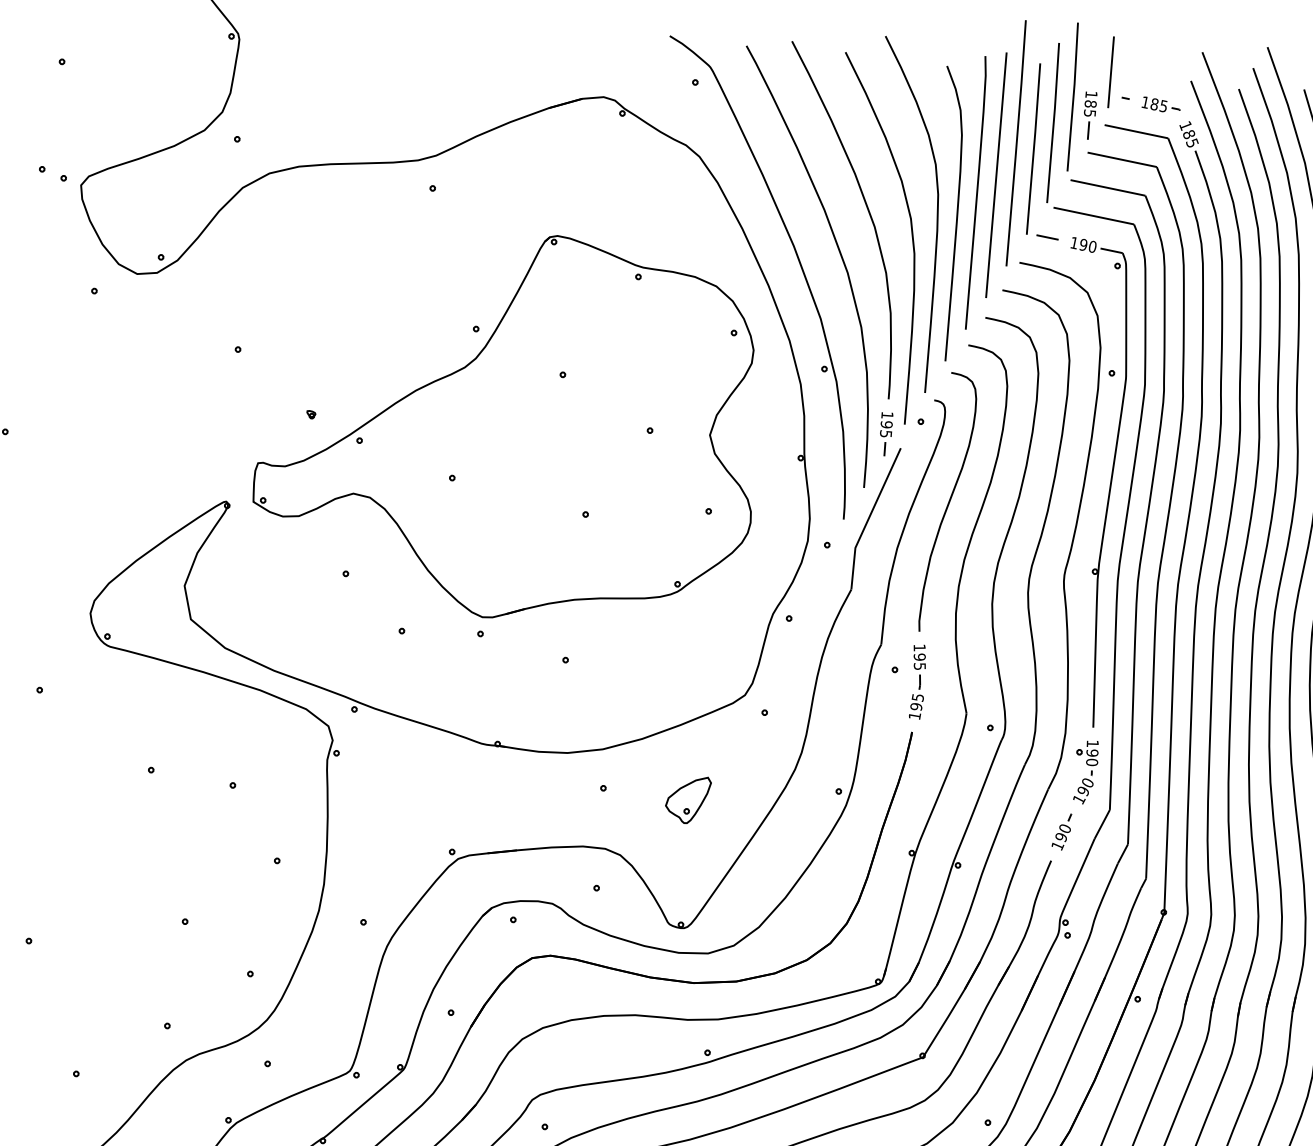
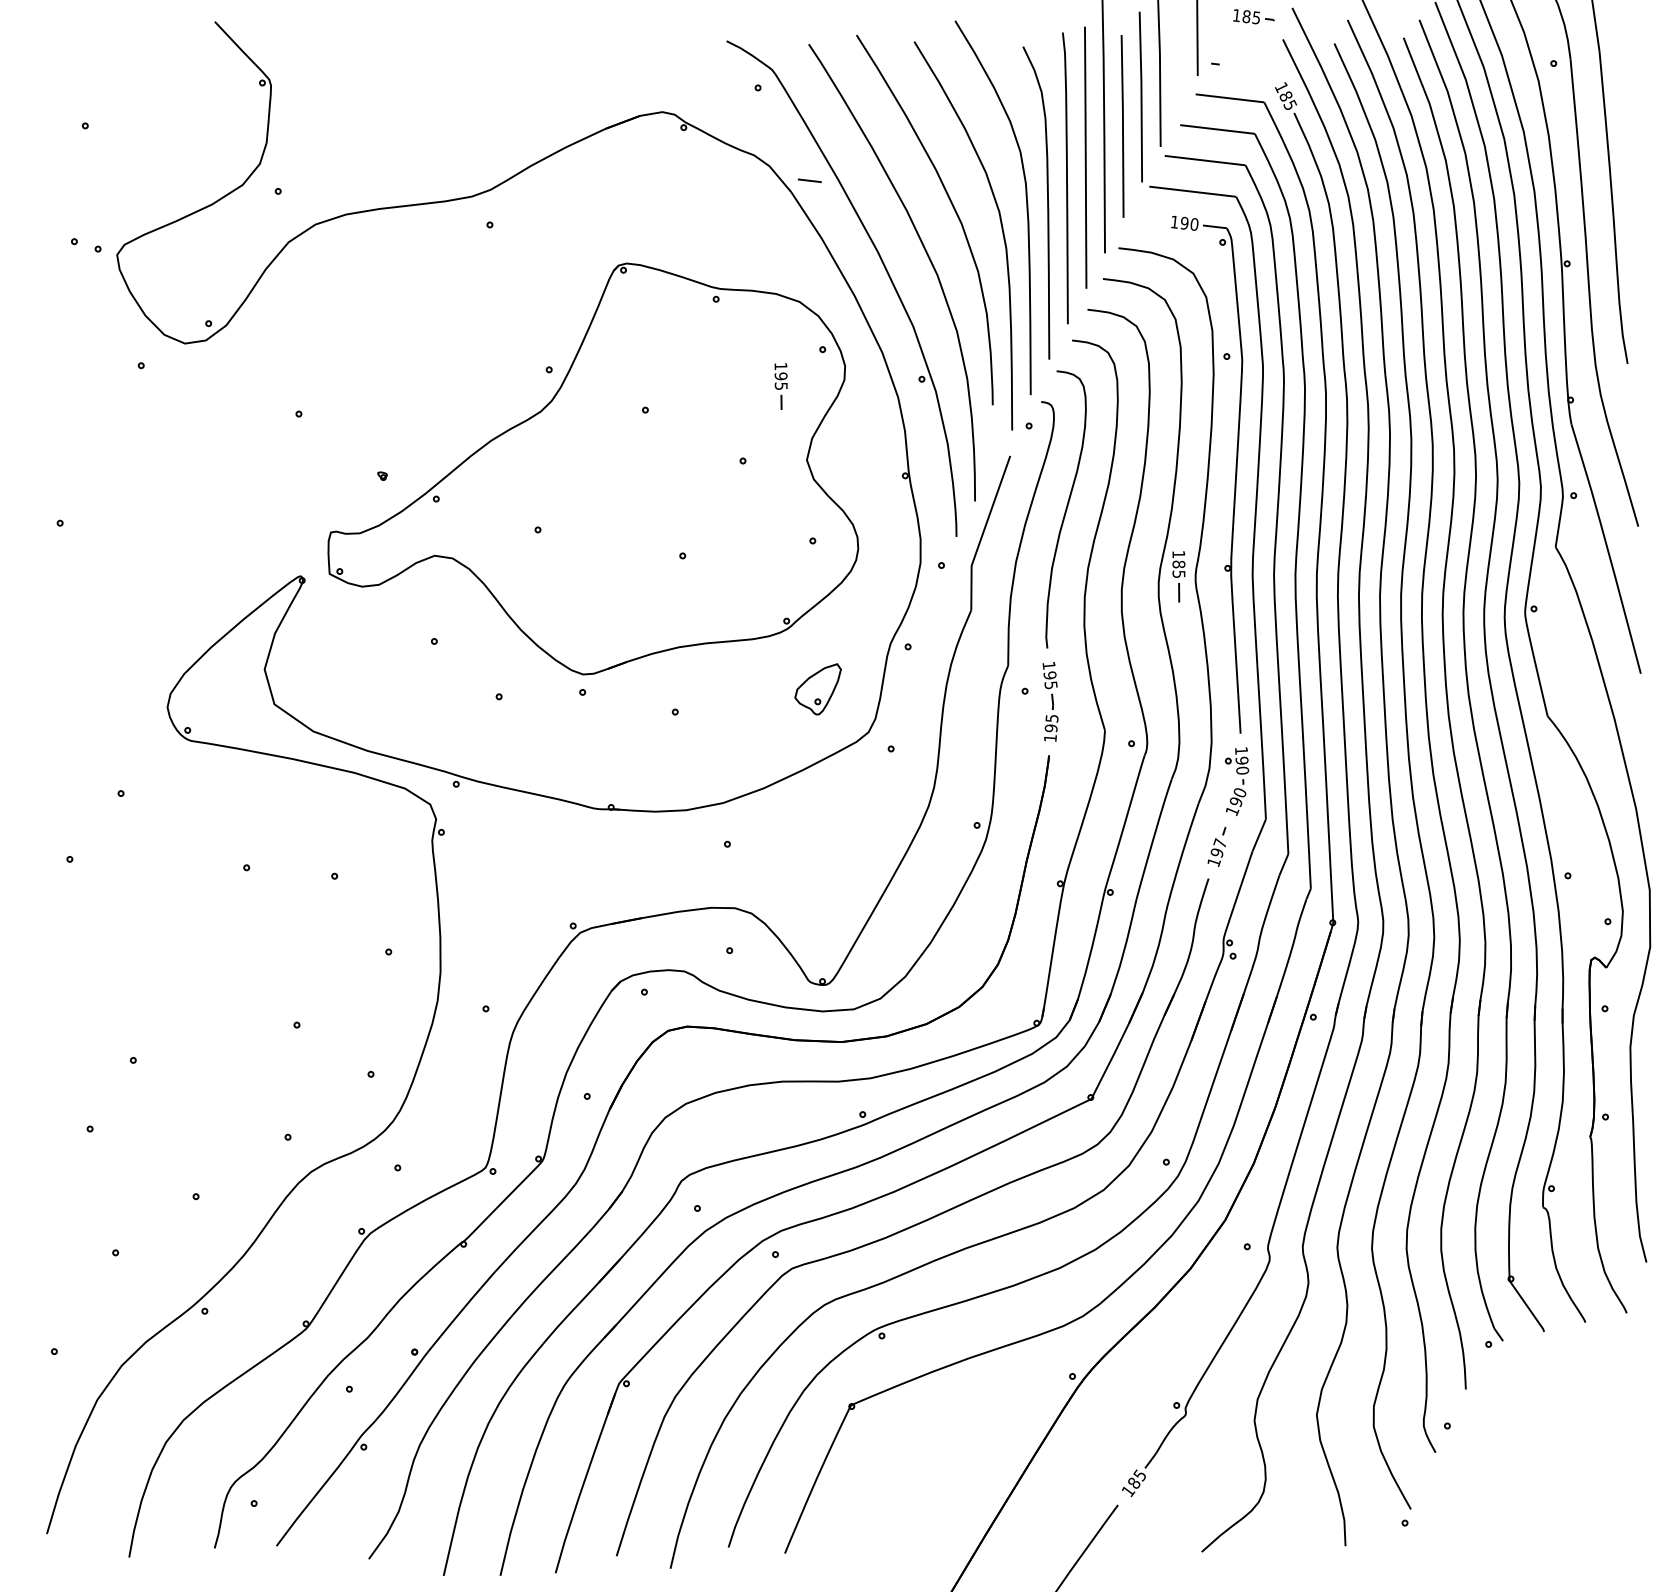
part: (1161, 104) -> (1253, 16), moved
part: (1089, 115) -> (1178, 576), moved
line: (1047, 237) -> (809, 180), moved
part: (885, 434) -> (780, 386), moved
part: (687, 799) -> (817, 689), moved
text: (1064, 827) -> (1219, 842), 190 -> 197

